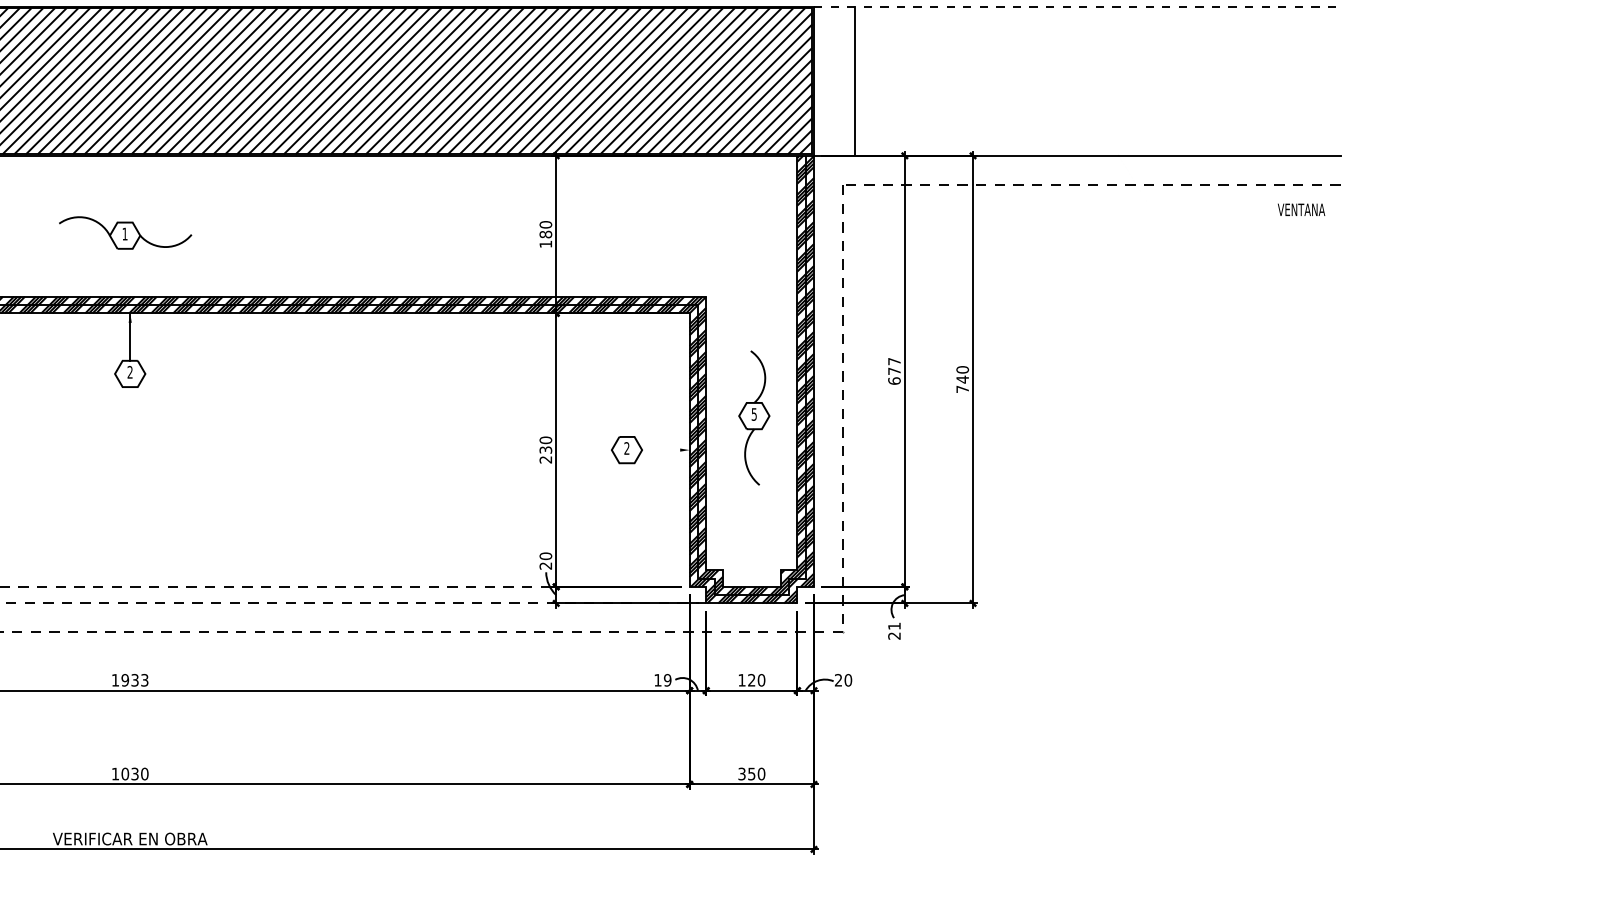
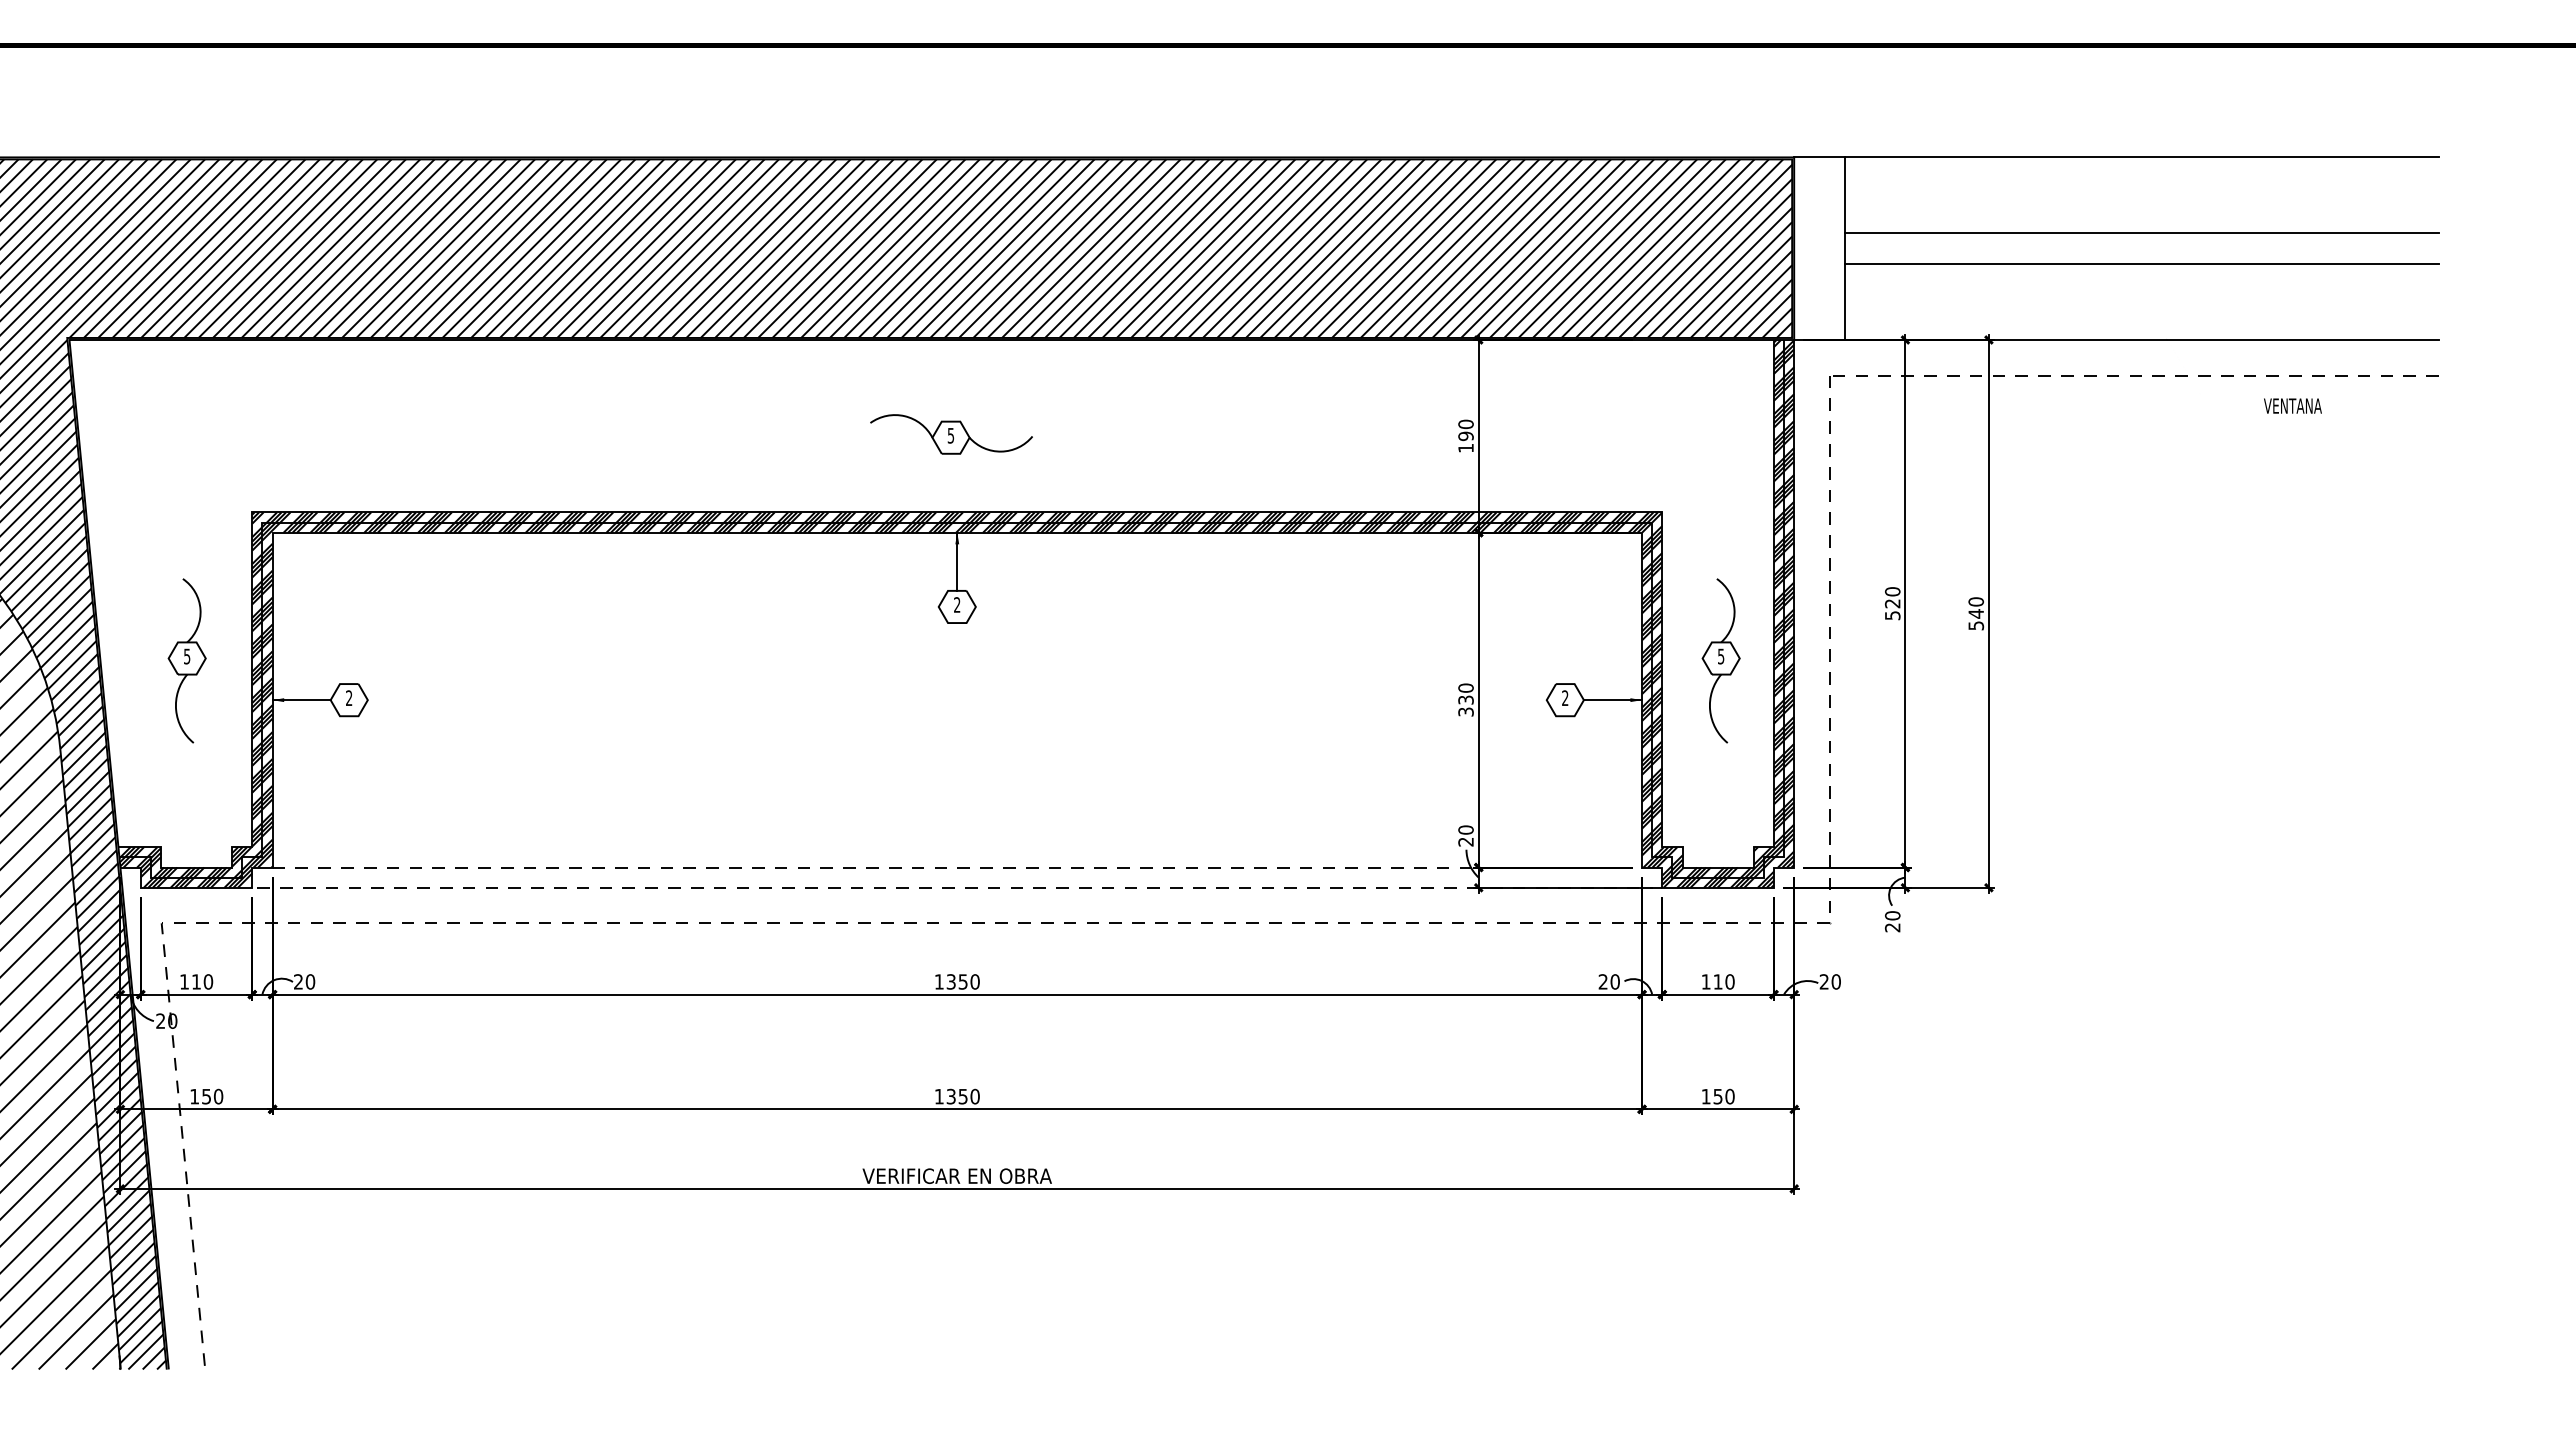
line: (1078, 6) -> (2117, 157), dashed -> solid
line: (1097, 68) -> (2141, 233), added
line: (1097, 93) -> (2141, 263), added
text: (1301, 209) -> (2292, 405), moved
text: (124, 233) -> (950, 435), 1 -> 5
text: (545, 234) -> (1465, 436), 180 -> 190
text: (894, 371) -> (1892, 603), 677 -> 520
text: (962, 389) -> (1976, 625), 740 -> 540
line: (665, 450) -> (1612, 700), added
text: (545, 459) -> (1465, 711), 230 -> 330
text: (894, 626) -> (1892, 915), 21 -> 20
text: (134, 679) -> (962, 981), 1933 -> 1350
text: (662, 679) -> (1608, 981), 19 -> 20
text: (751, 679) -> (1717, 981), 120 -> 110
text: (129, 773) -> (956, 1096), 1030 -> 1350
text: (741, 773) -> (1705, 1096), 350 -> 150

